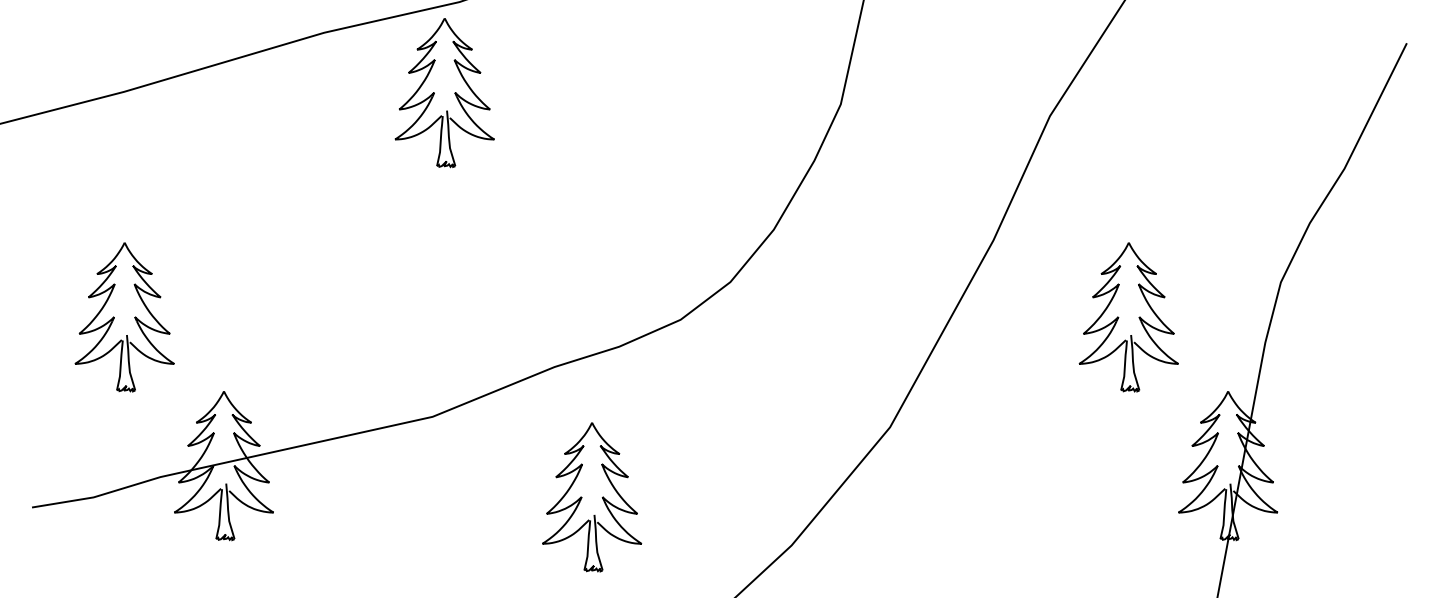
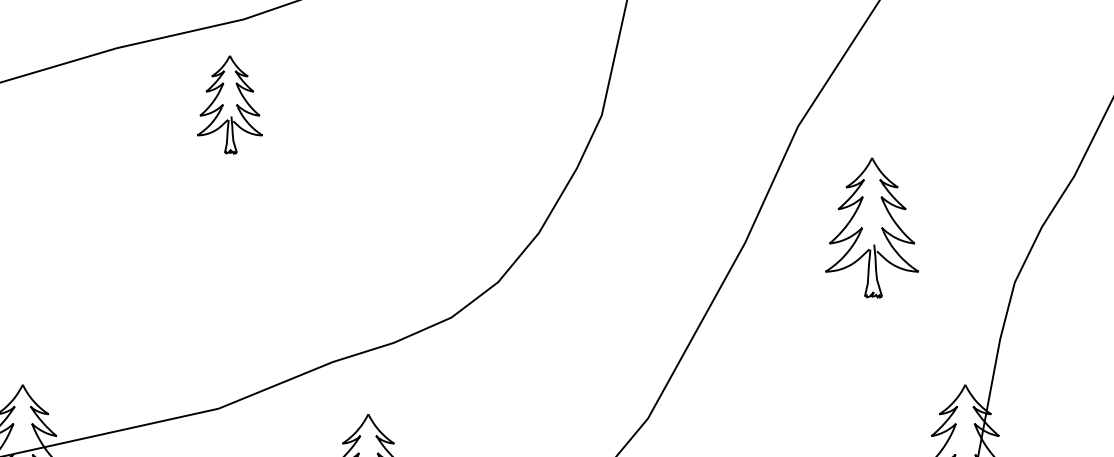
part: (444, 93) -> (229, 105), size x0.7
part: (1128, 317) -> (871, 228), moved

